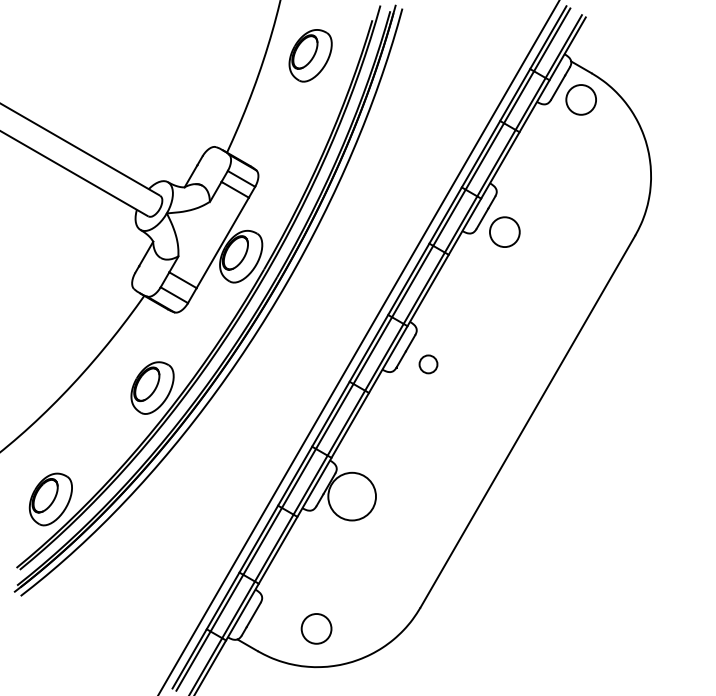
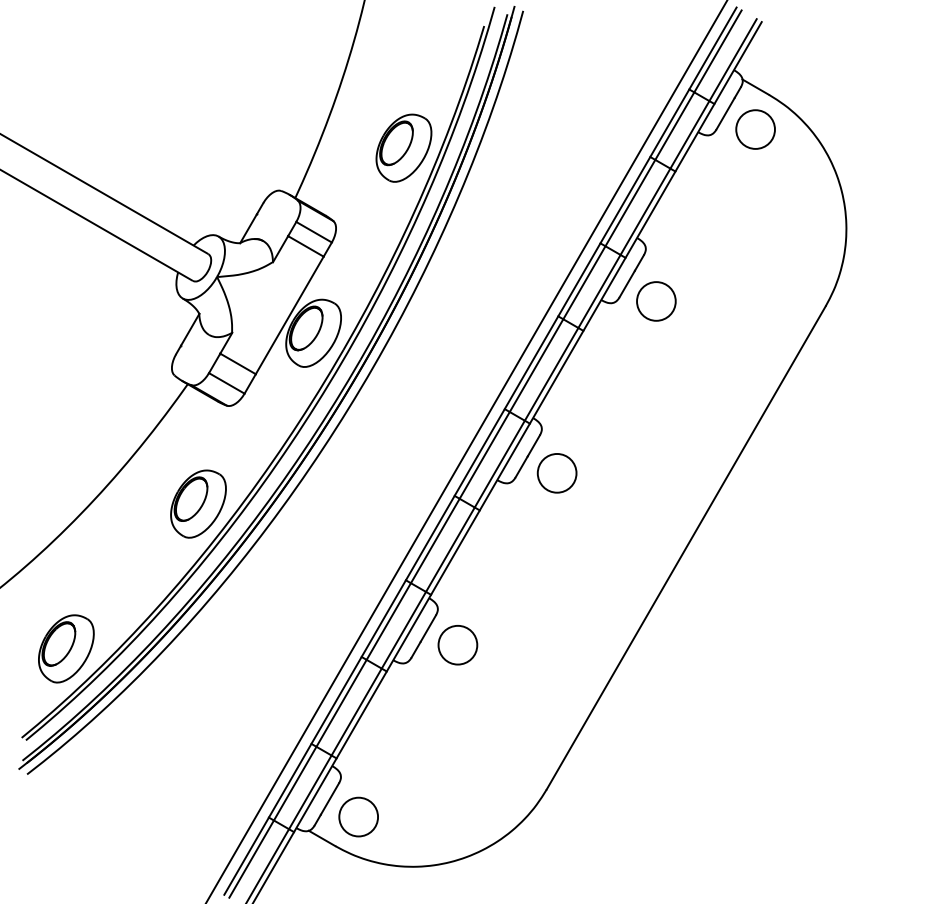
part: (310, 55) -> (403, 147), moved
circle: (428, 363) -> (556, 472), size x1.67
circle: (351, 496) -> (457, 644), size x0.62
circle: (316, 628) -> (358, 816), moved

